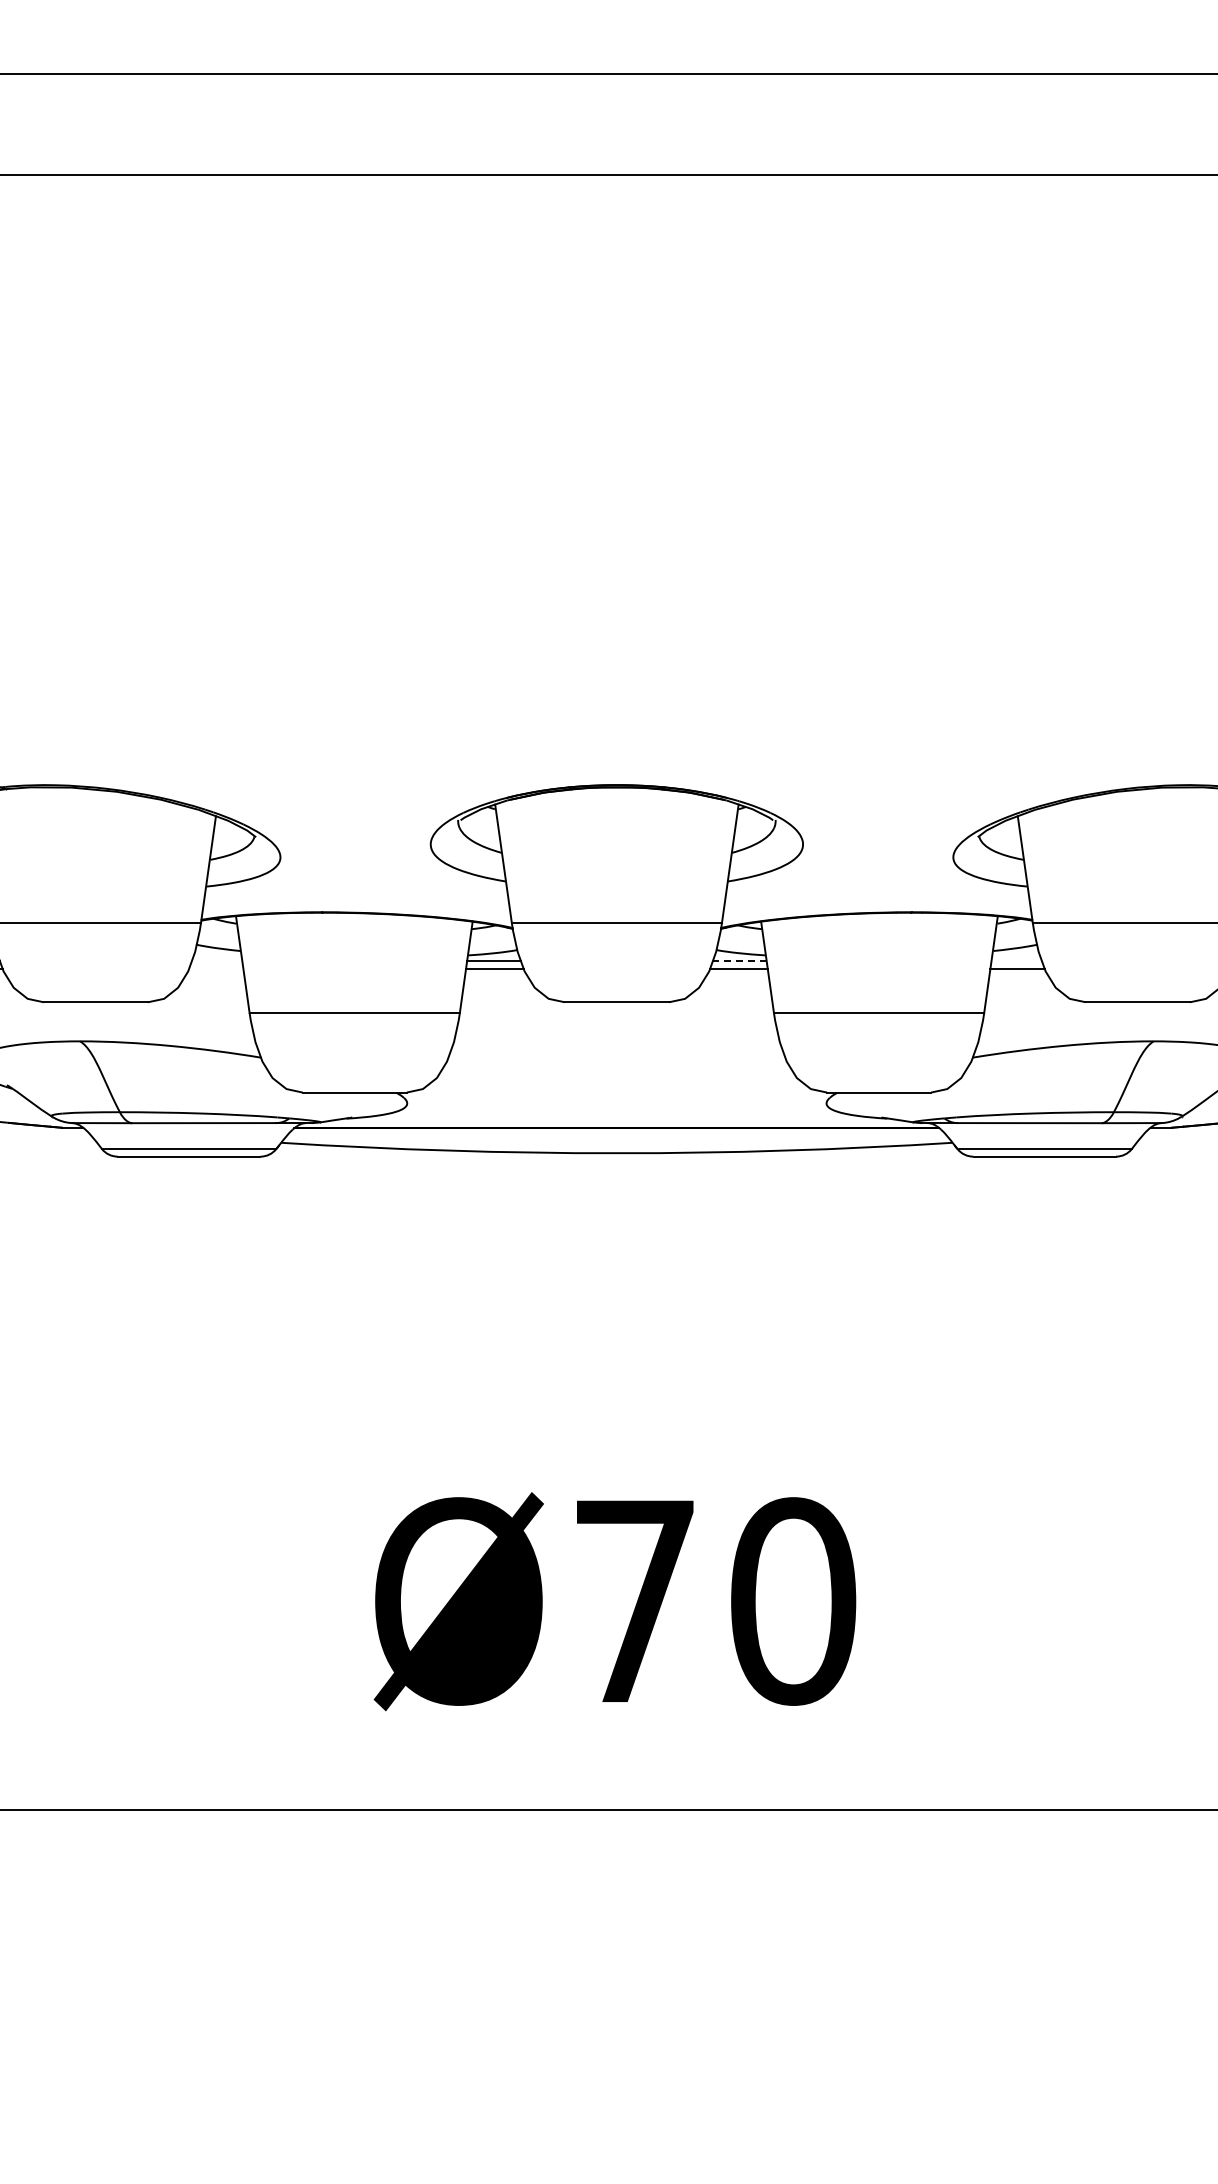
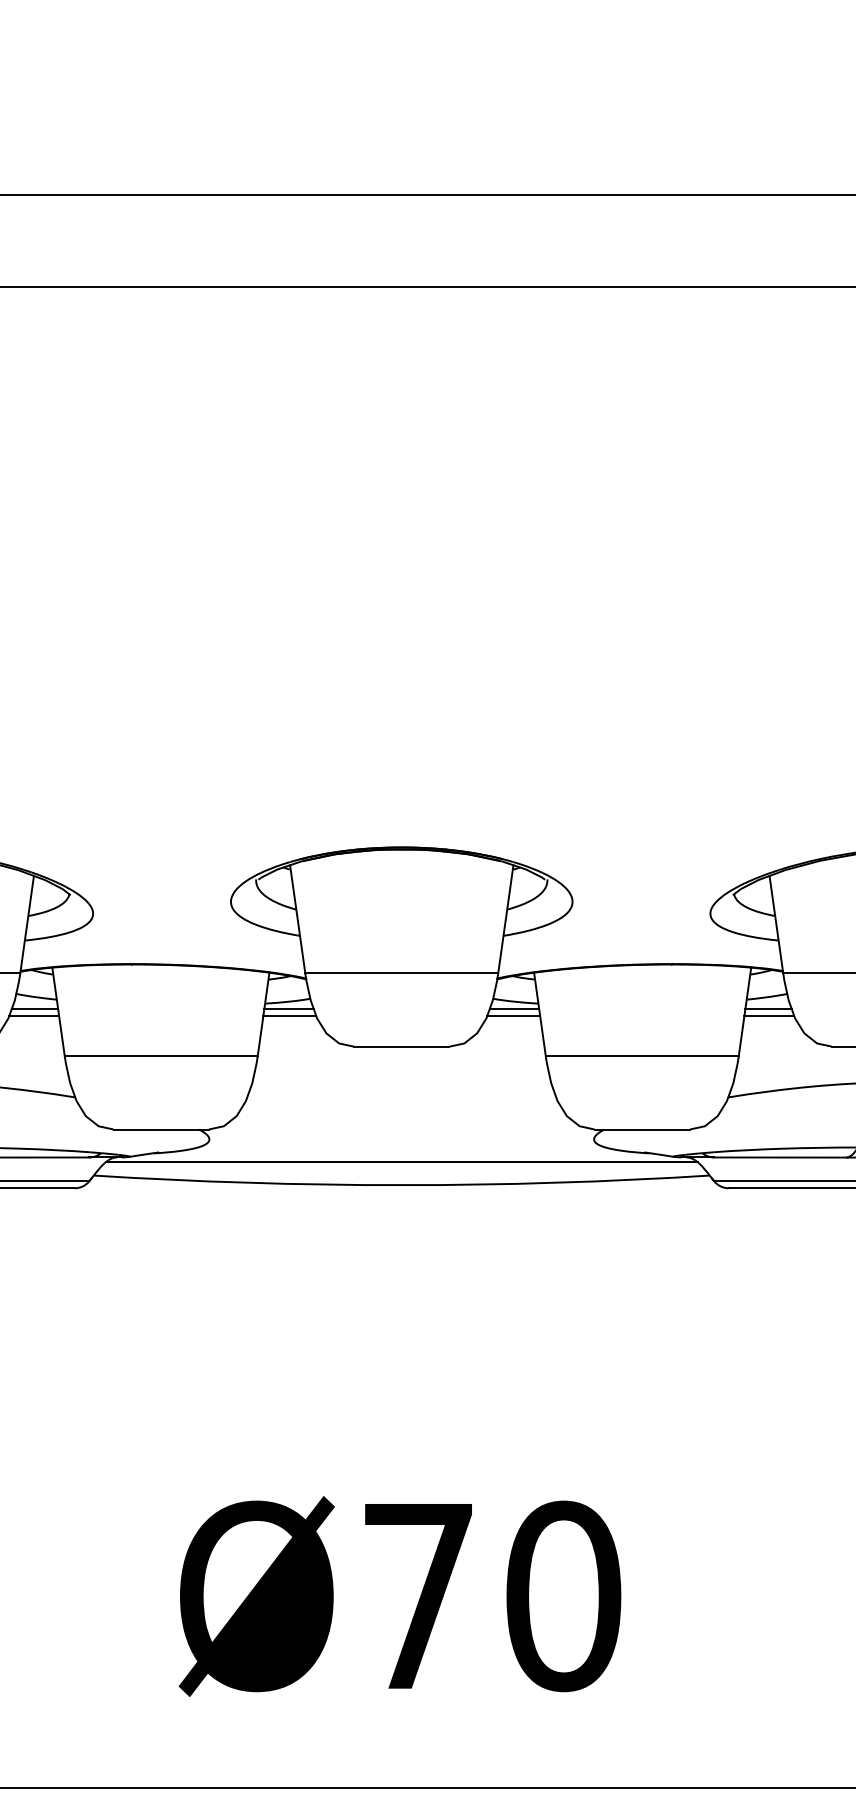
line: (216, 961) -> (34, 1009), added
line: (739, 961) -> (514, 1009), dashed -> solid
line: (1016, 961) -> (768, 1009), added
line: (216, 968) -> (34, 1015), added

